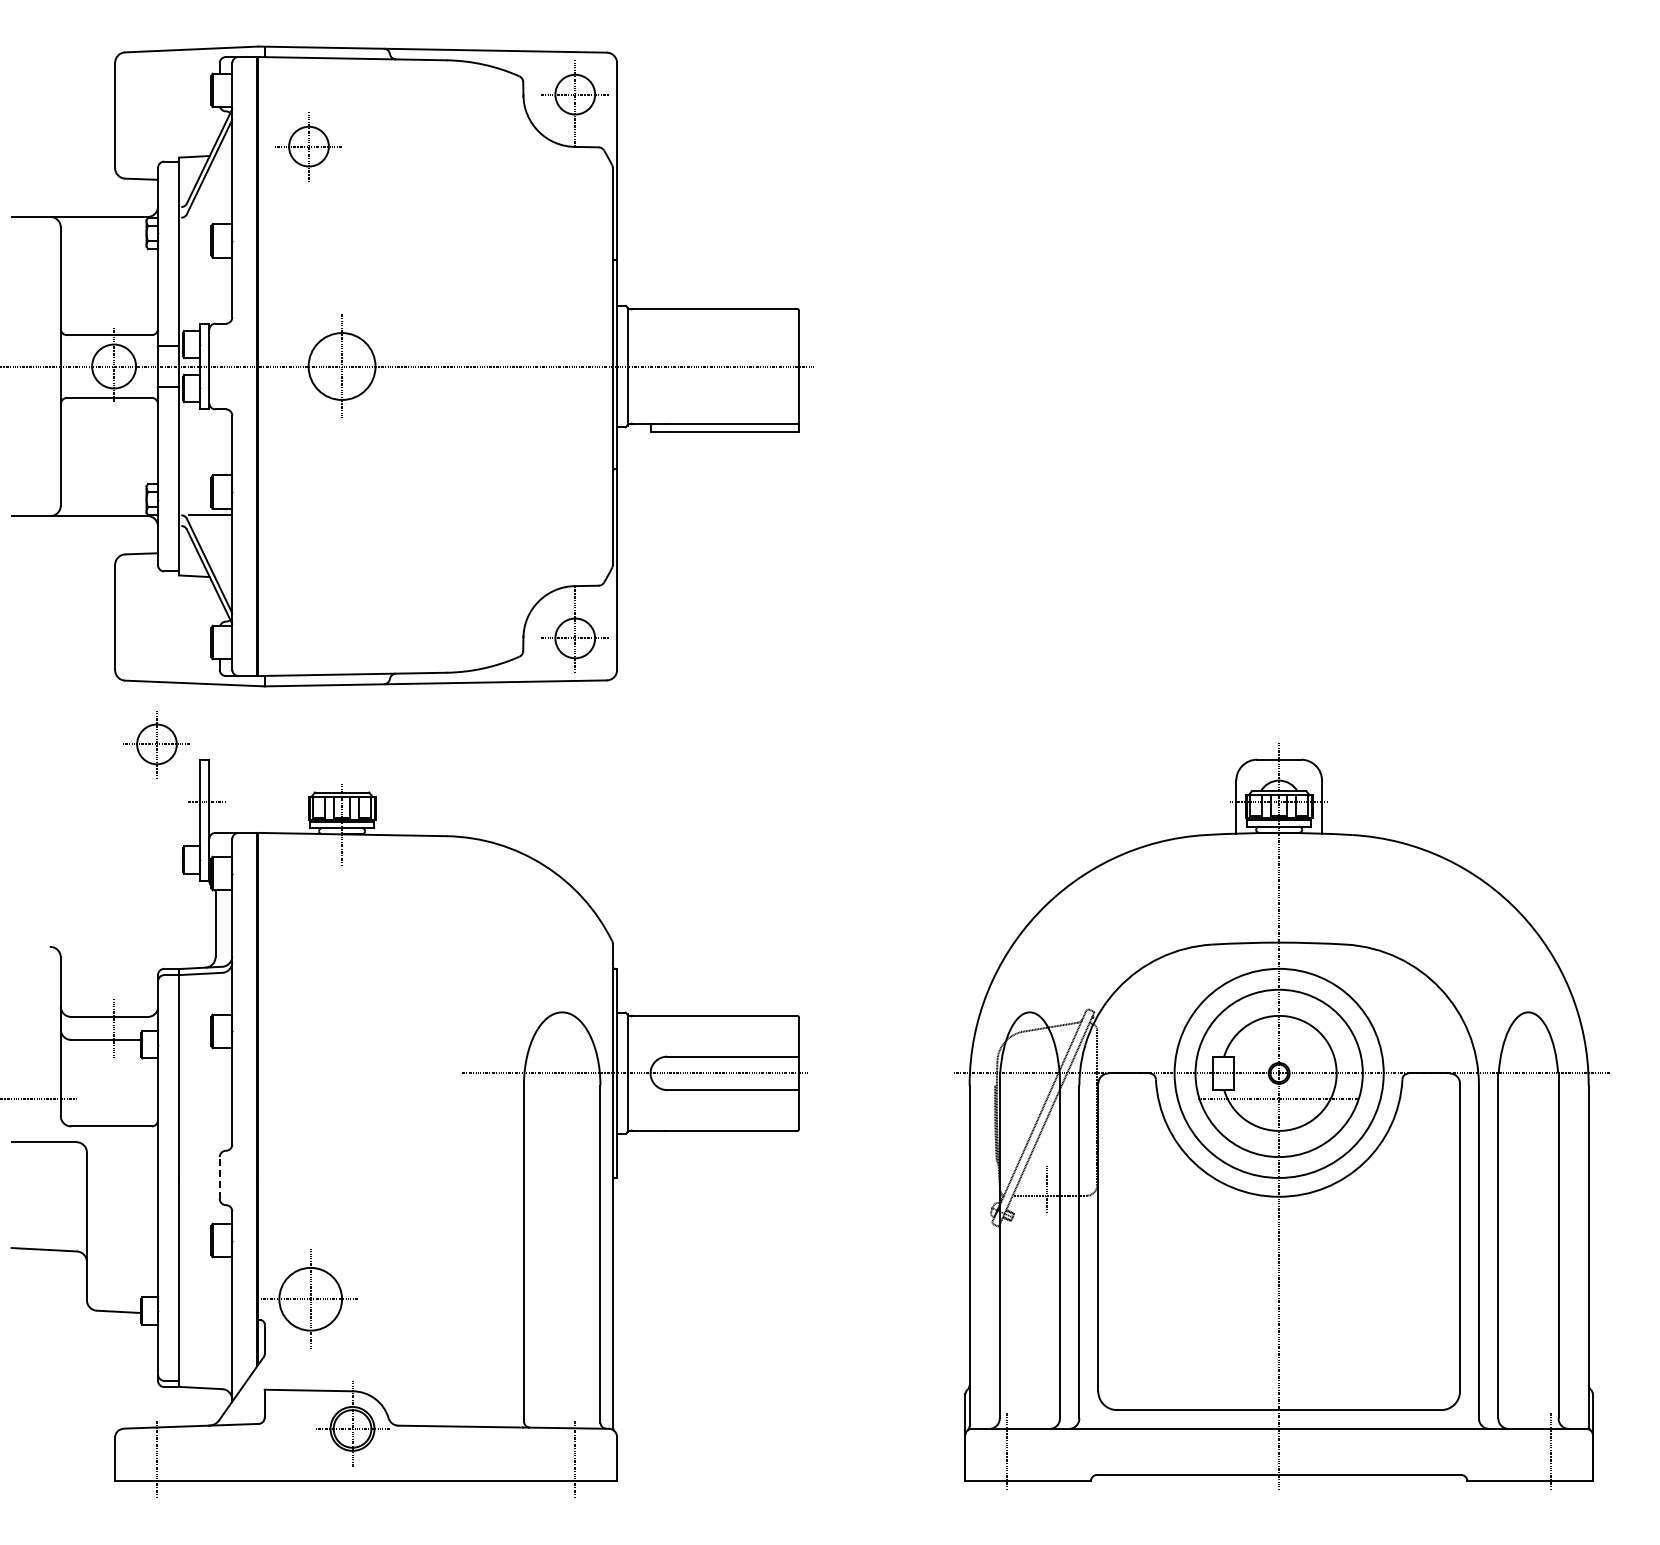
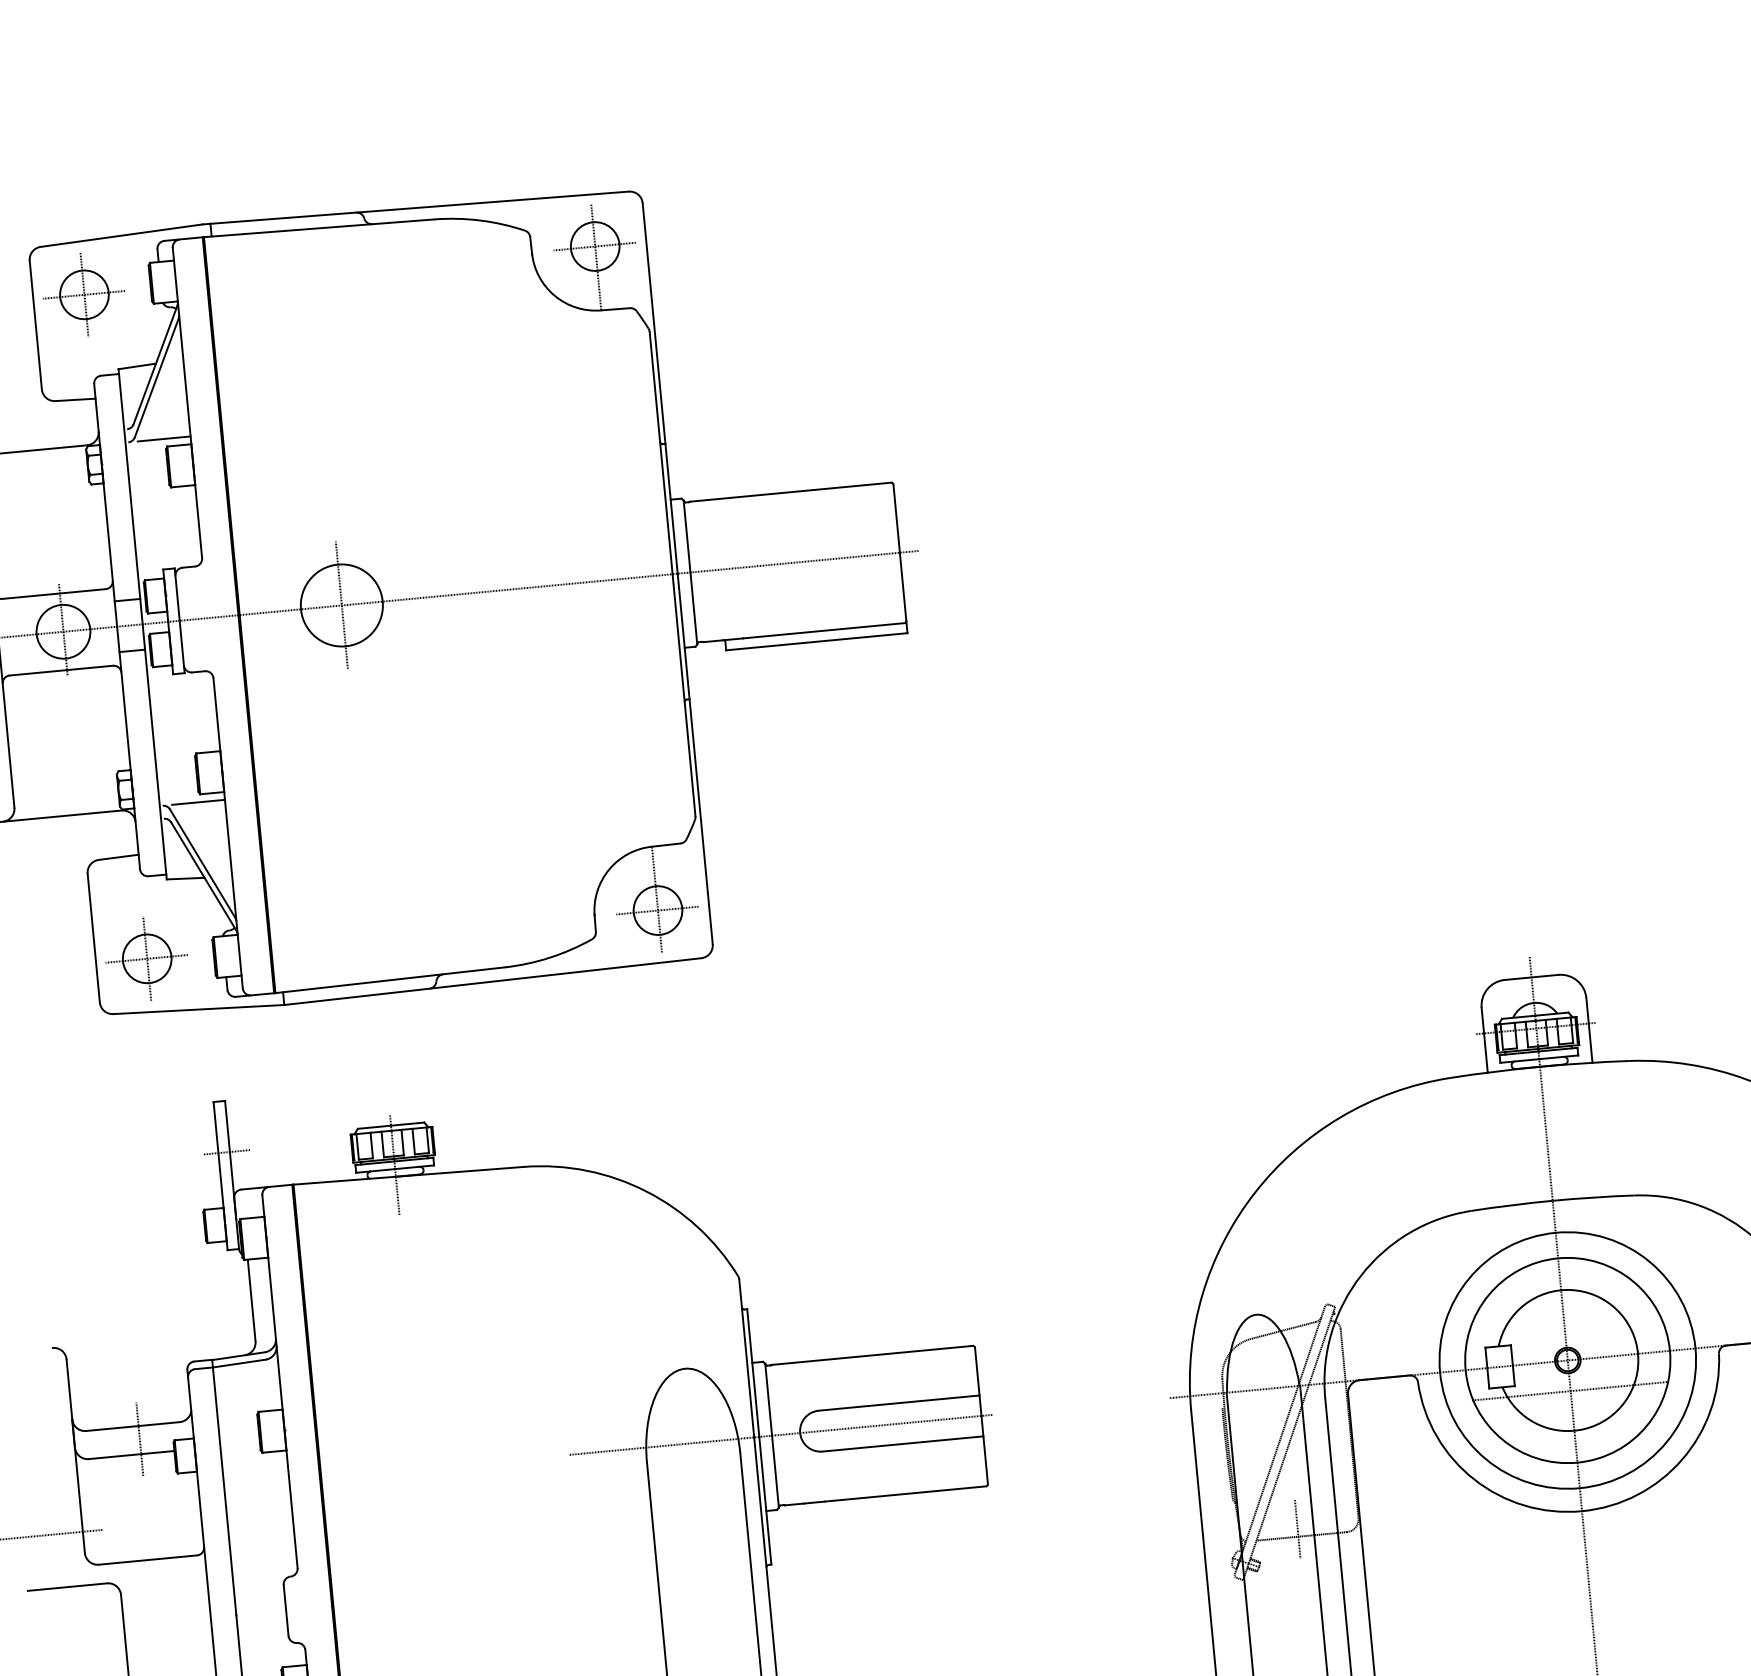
part: (308, 146) -> (83, 294), moved
line: (210, 217) -> (163, 438), added
part: (156, 744) -> (146, 959), moved
line: (219, 1177) -> (285, 1609), dashed -> solid

